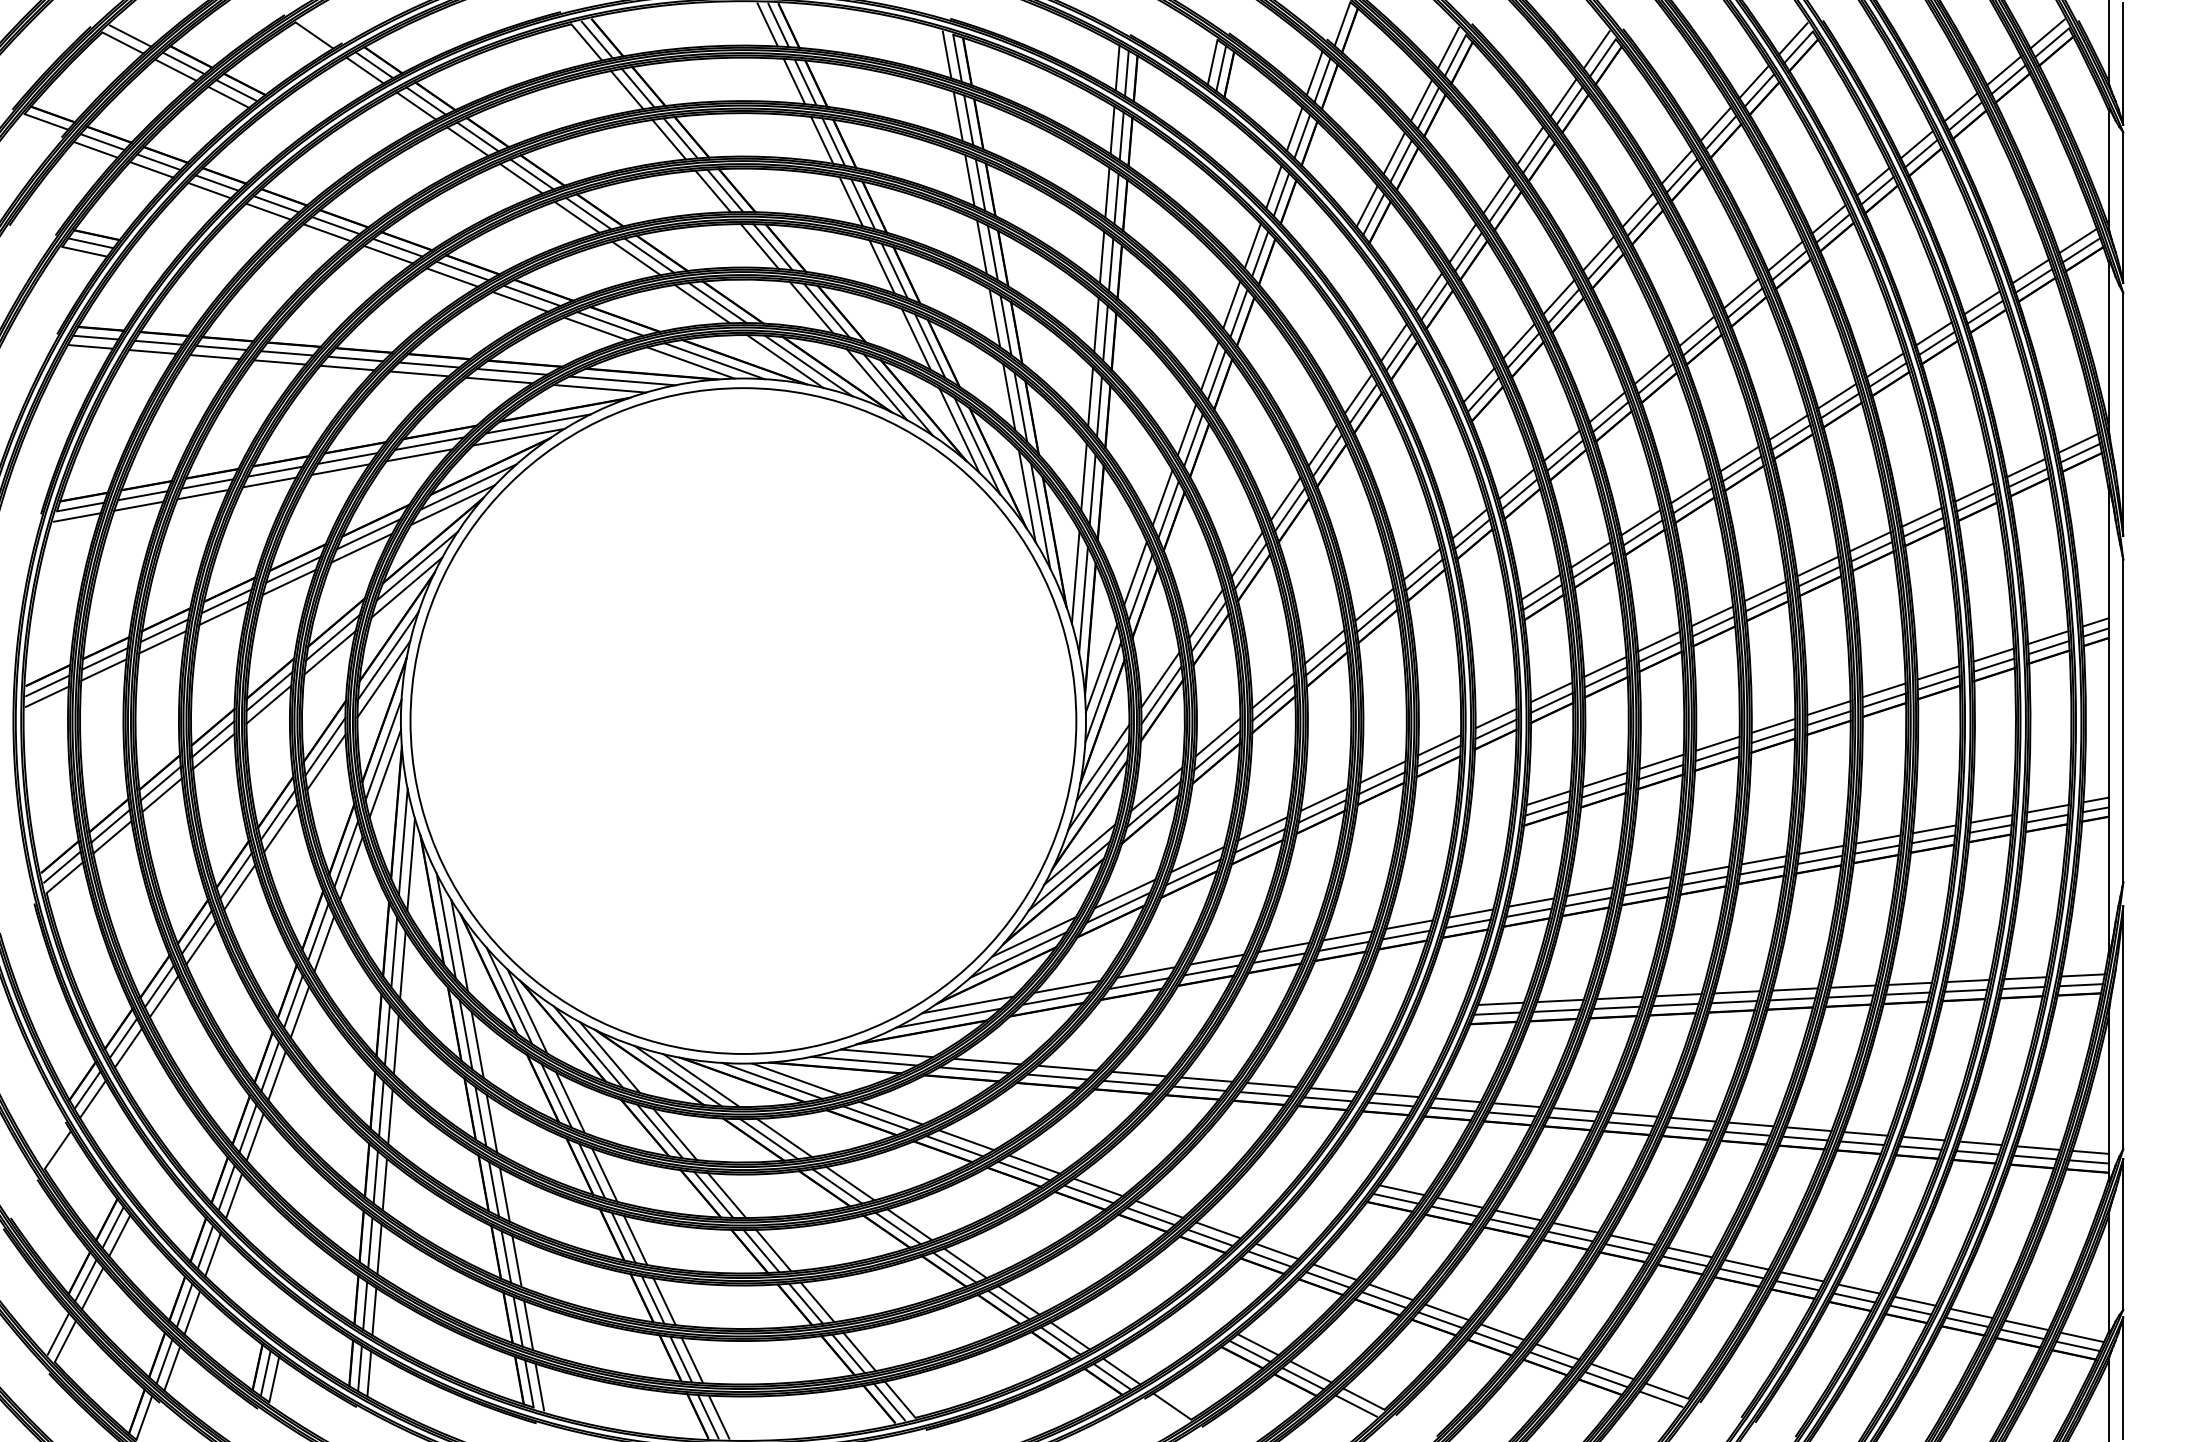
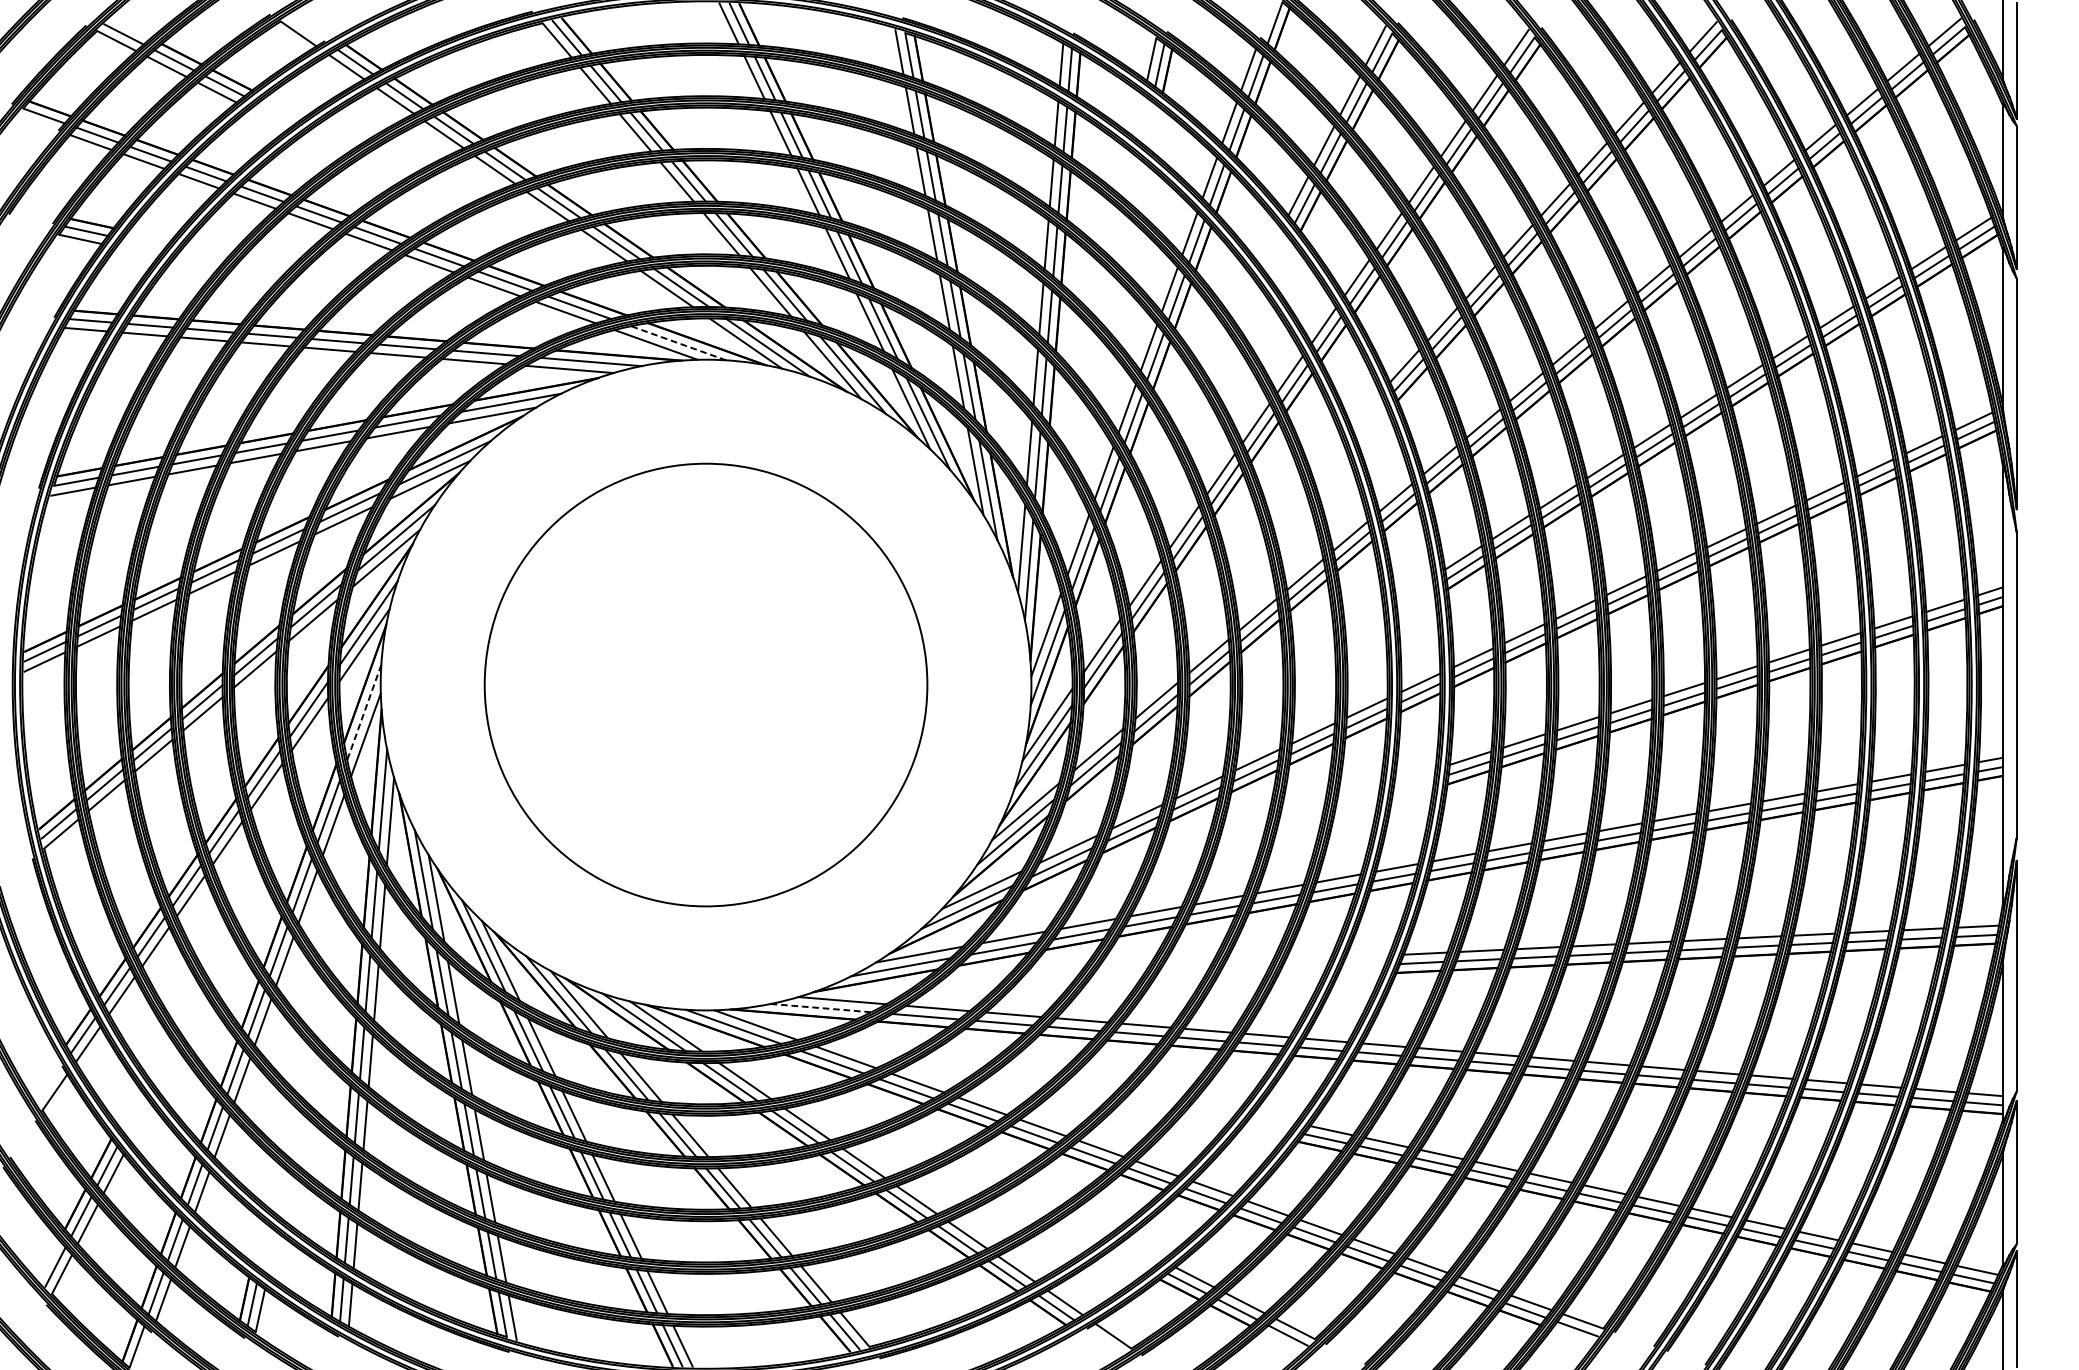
line: (714, 361) -> (678, 343), solid -> dashed
circle: (743, 720) -> (706, 684), size x0.7
line: (383, 750) -> (364, 713), solid -> dashed
line: (864, 1061) -> (821, 1008), solid -> dashed

